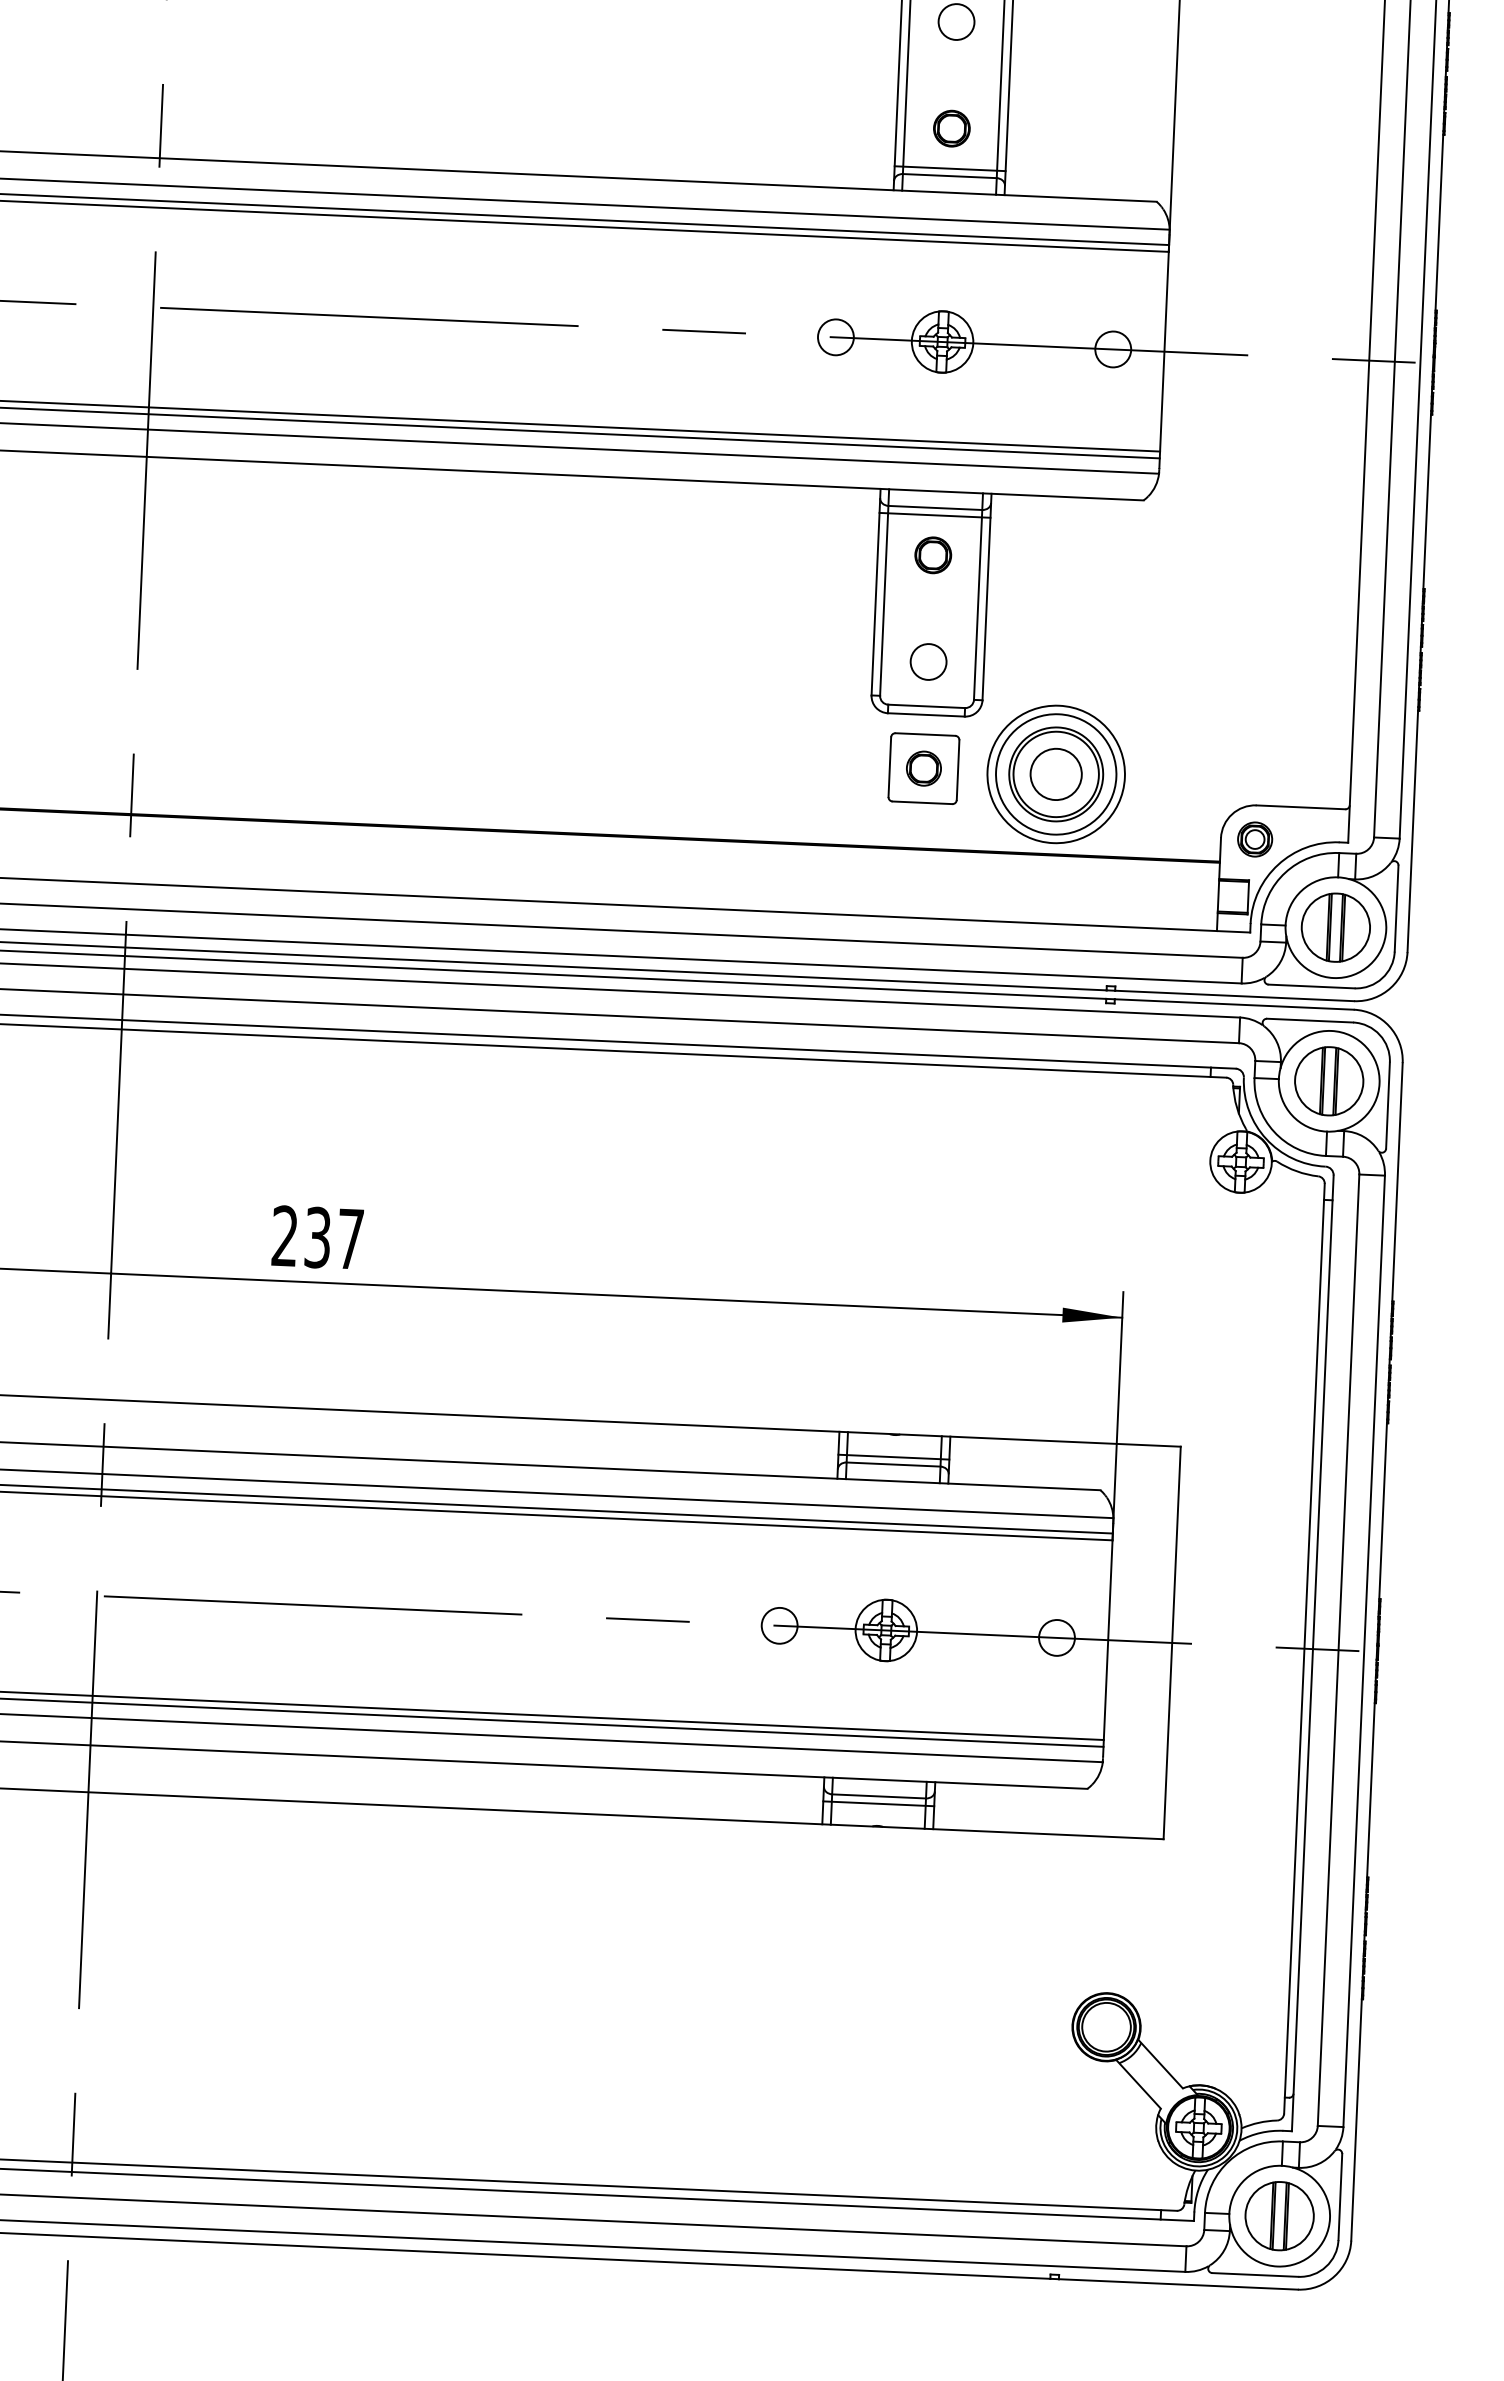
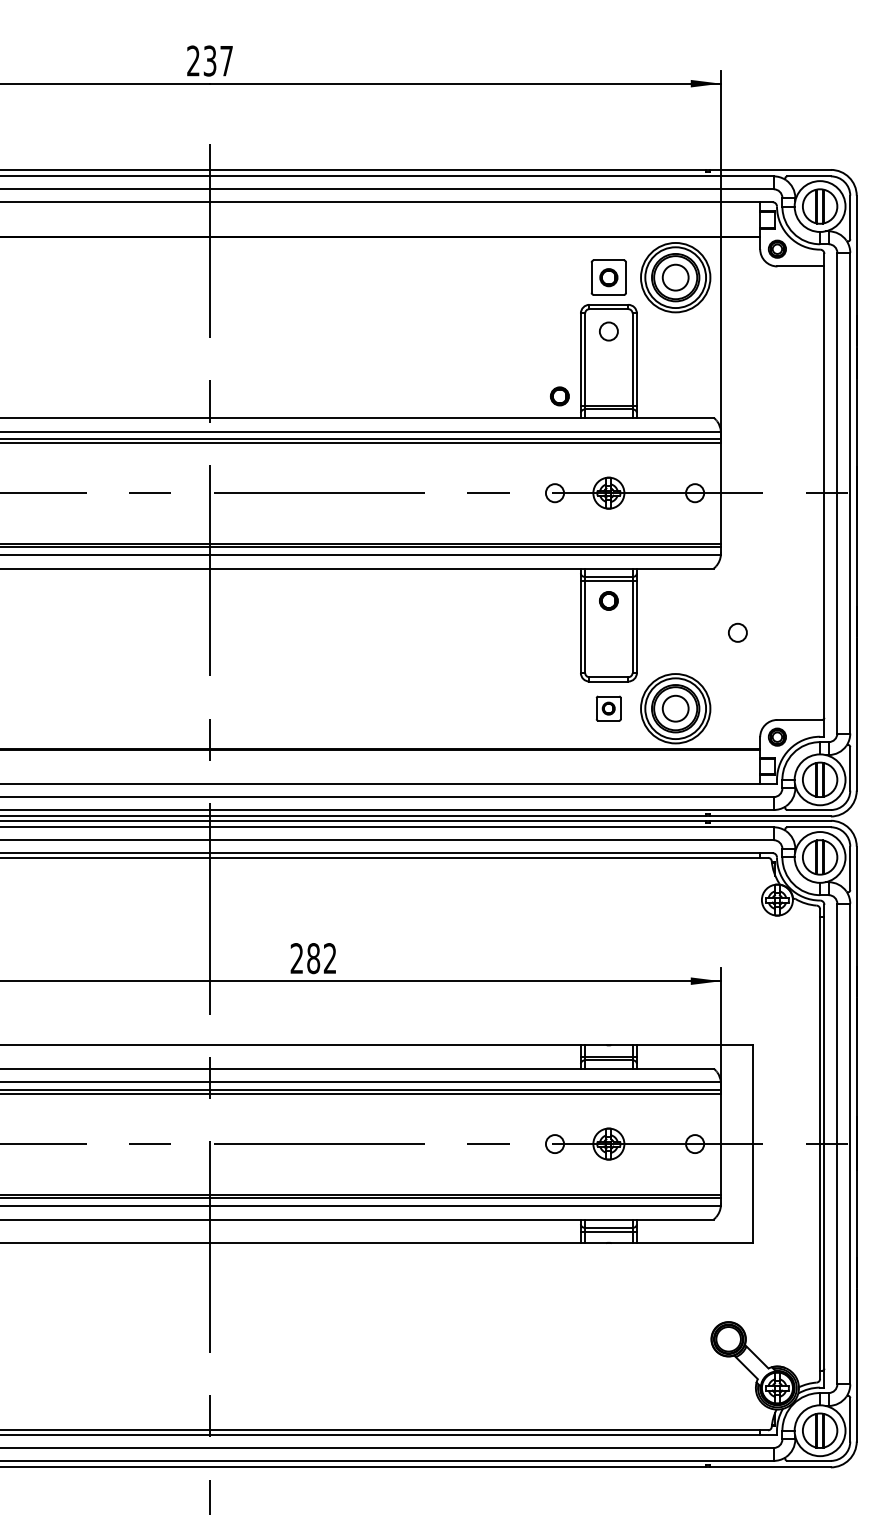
part: (951, 128) -> (559, 396), moved
circle: (927, 661) -> (737, 632), moved
part: (923, 768) -> (608, 708), size x0.7
text: (333, 1238) -> (321, 958), 237 -> 282

